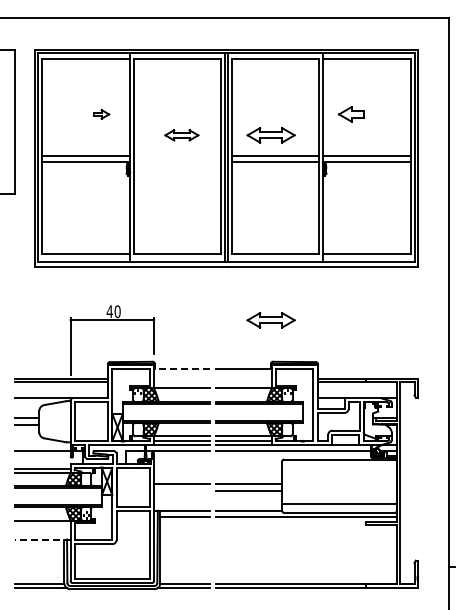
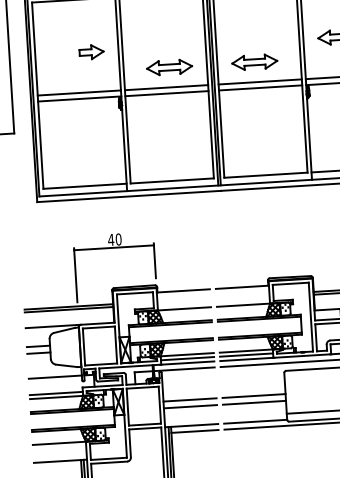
part: (101, 114) -> (91, 52), size x1.67
part: (181, 135) -> (169, 67), size x1.43
line: (177, 156) -> (166, 87), added
line: (177, 162) -> (167, 93), added
part: (270, 320) -> (264, 238), removed
line: (181, 369) -> (182, 290), dashed -> solid
line: (181, 490) -> (189, 406), added
line: (42, 539) -> (60, 461), dashed -> solid

